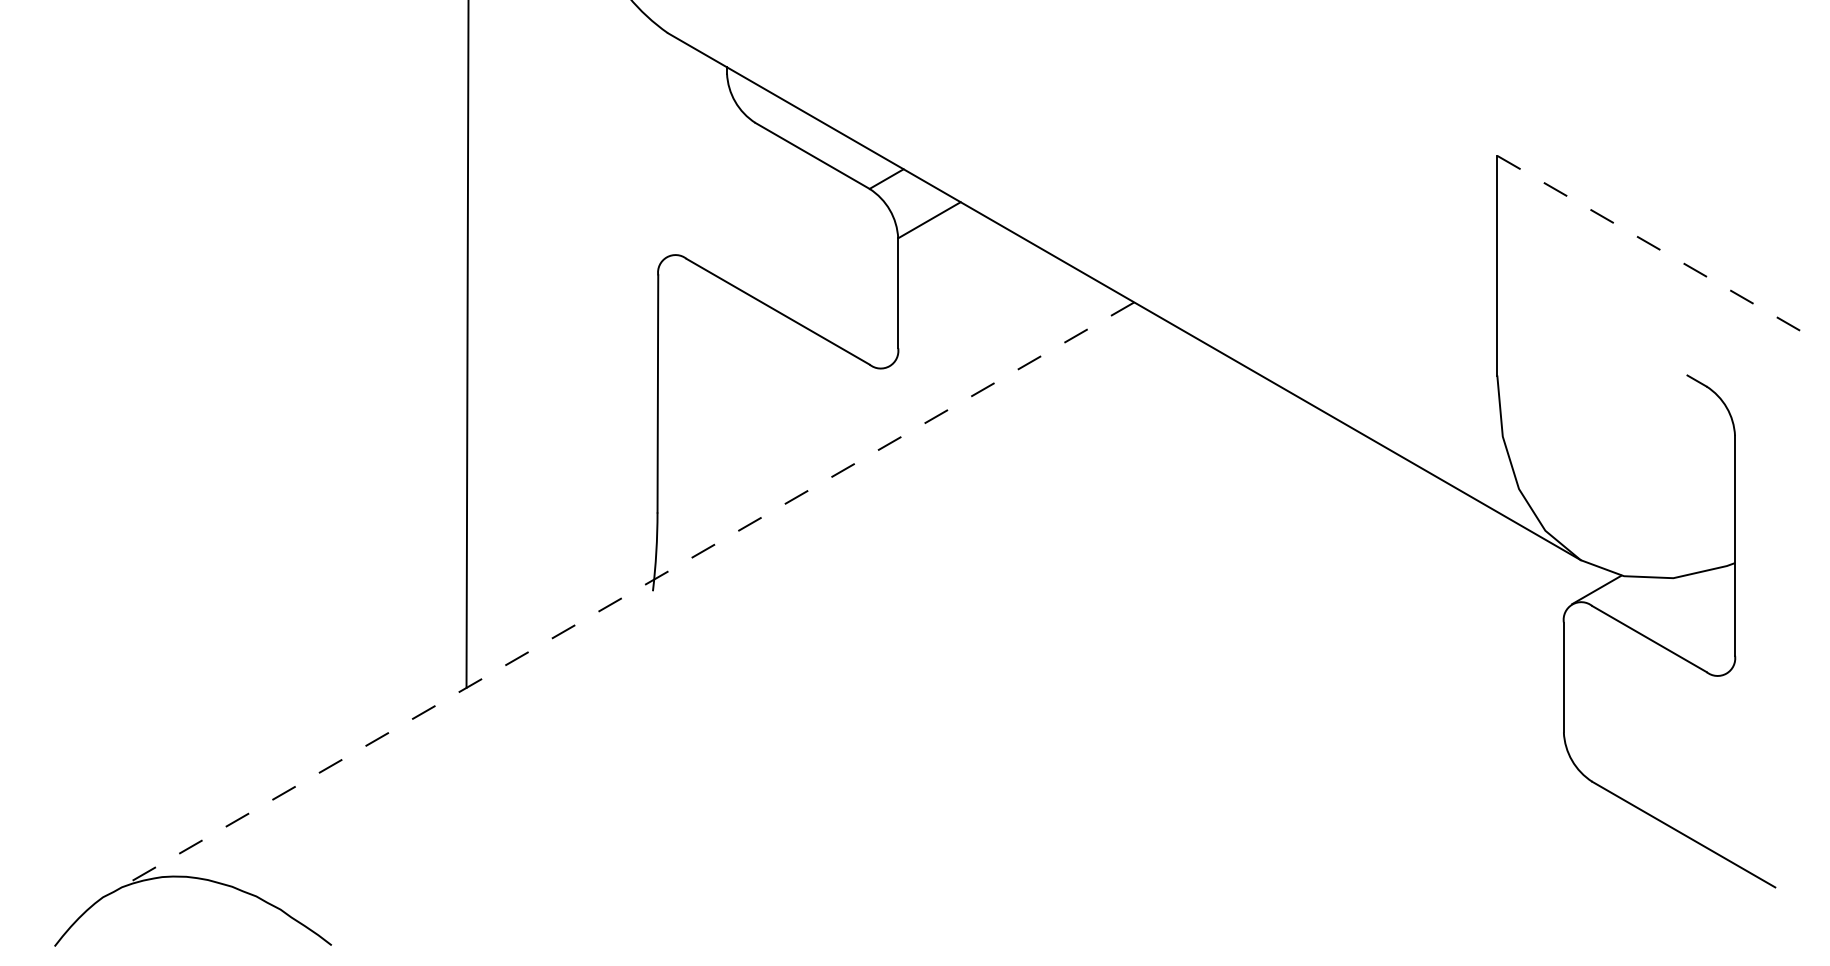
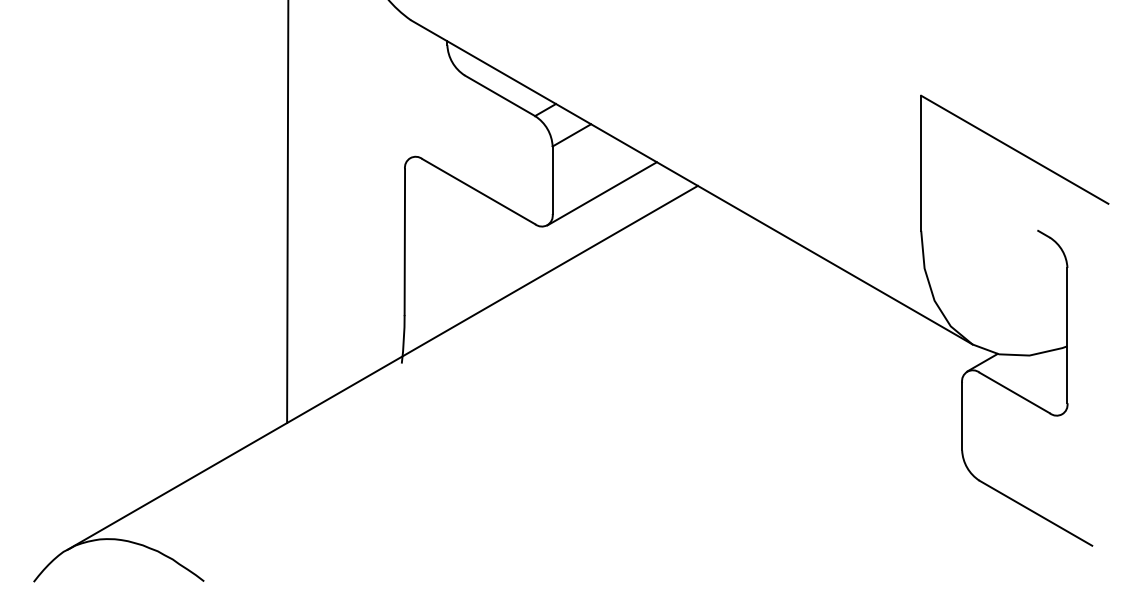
line: (1650, 244) -> (1015, 150), dashed -> solid
line: (977, 314) -> (601, 193), added
line: (621, 597) -> (382, 367), dashed -> solid

